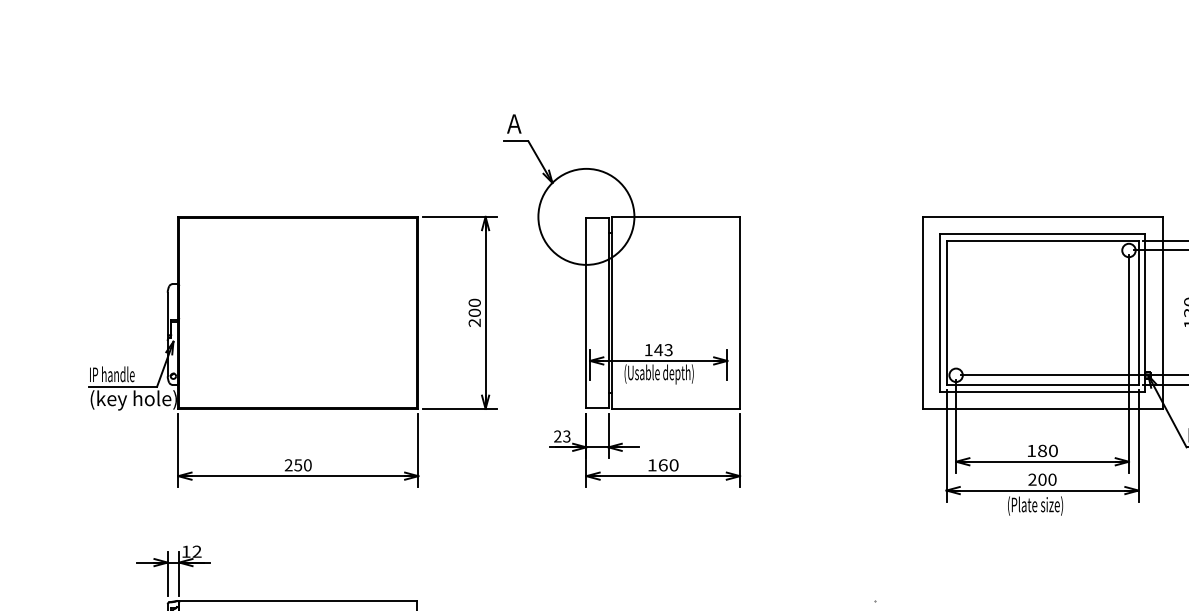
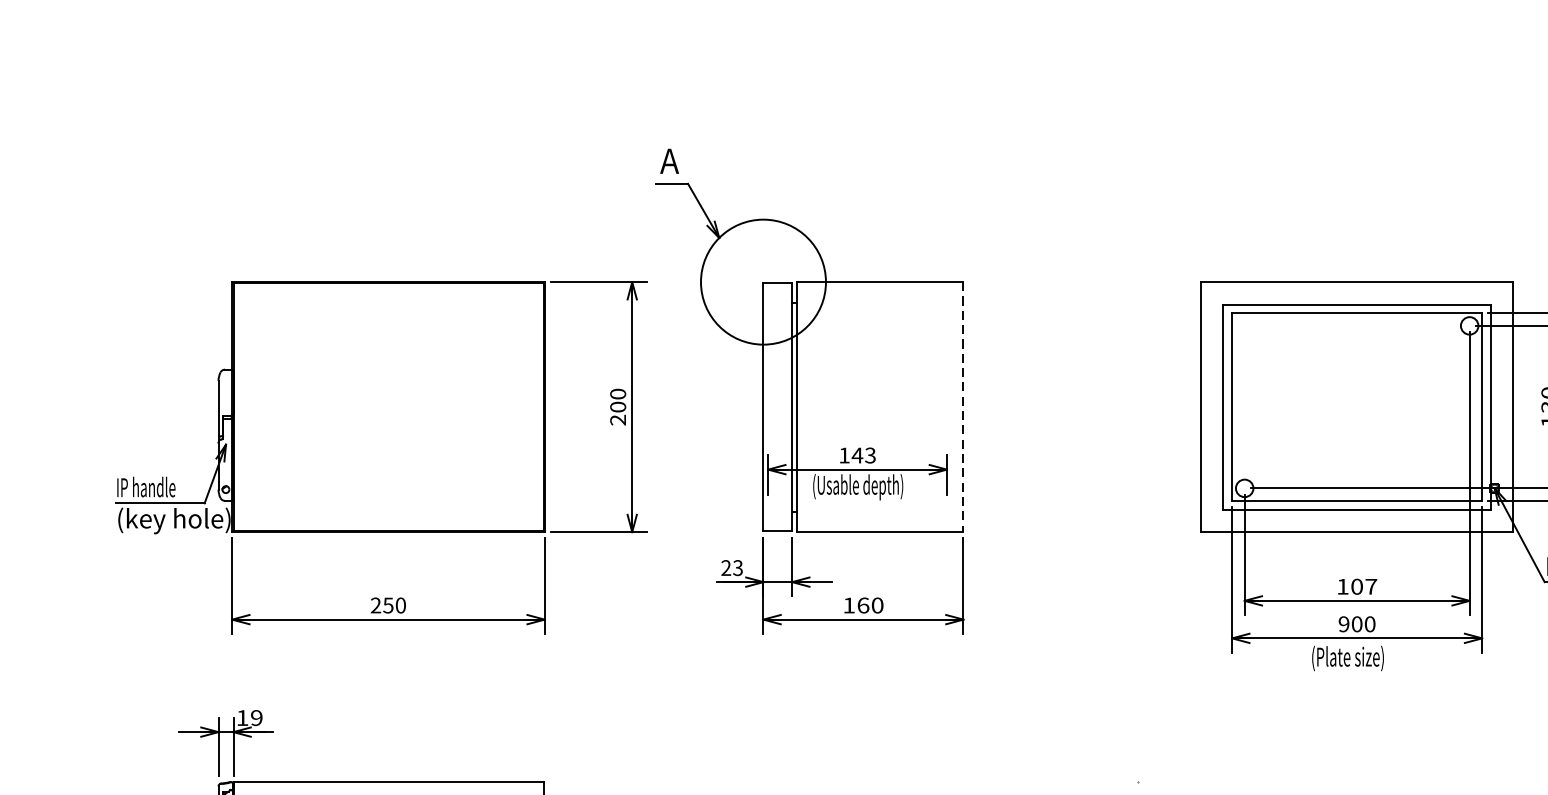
line: (740, 313) -> (964, 407), solid -> dashed
text: (1047, 450) -> (1363, 586), 180 -> 107
text: (1032, 479) -> (1344, 623), 200 -> 900
text: (196, 551) -> (255, 717), 12 -> 19

